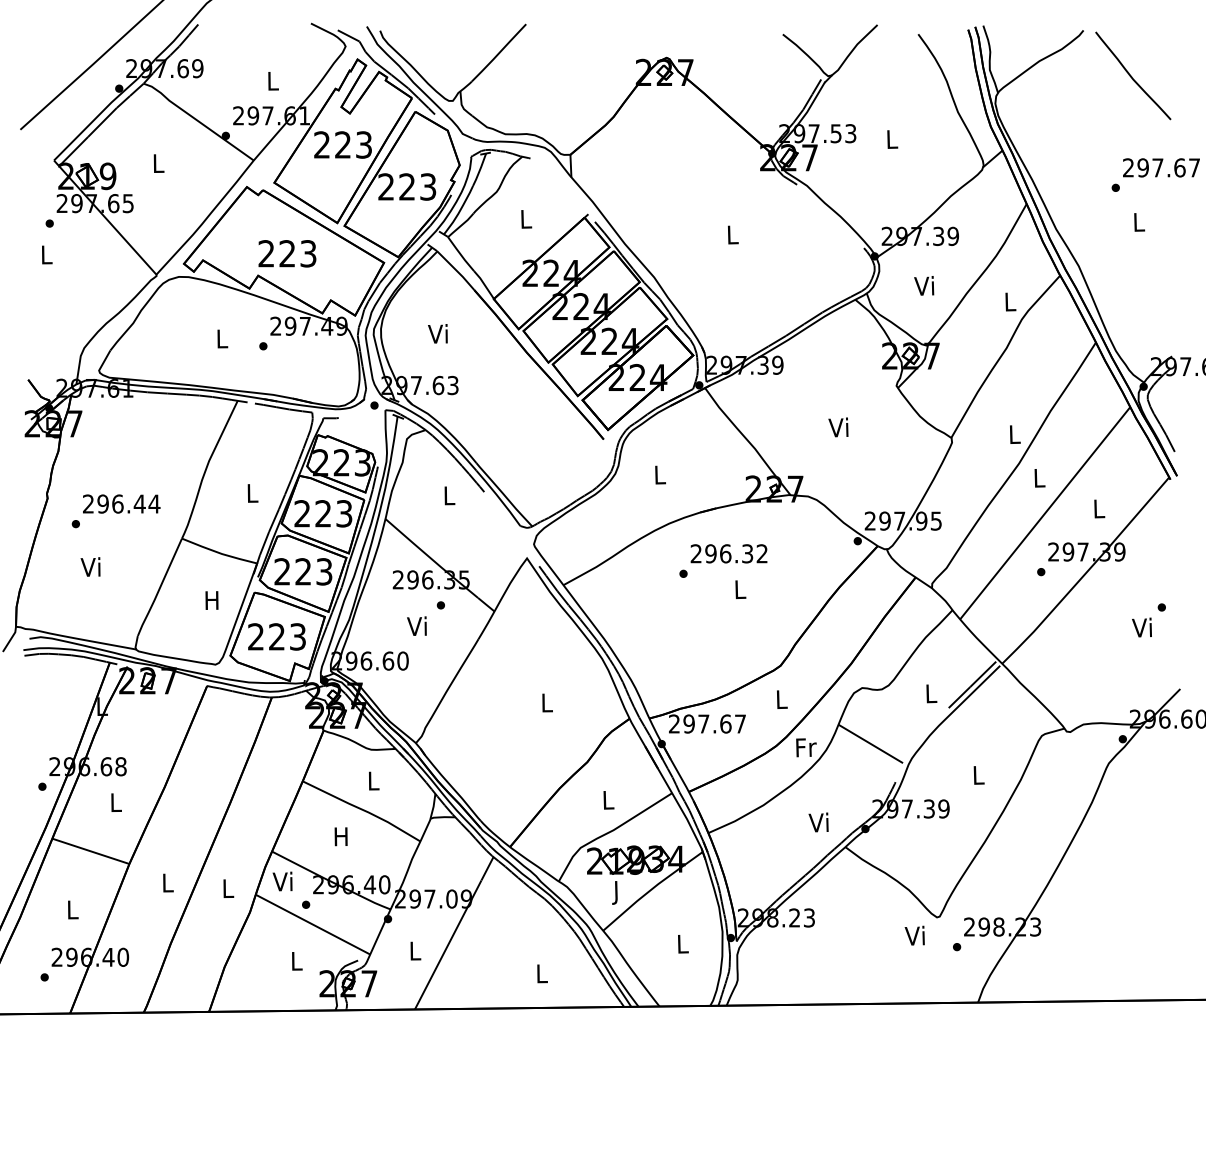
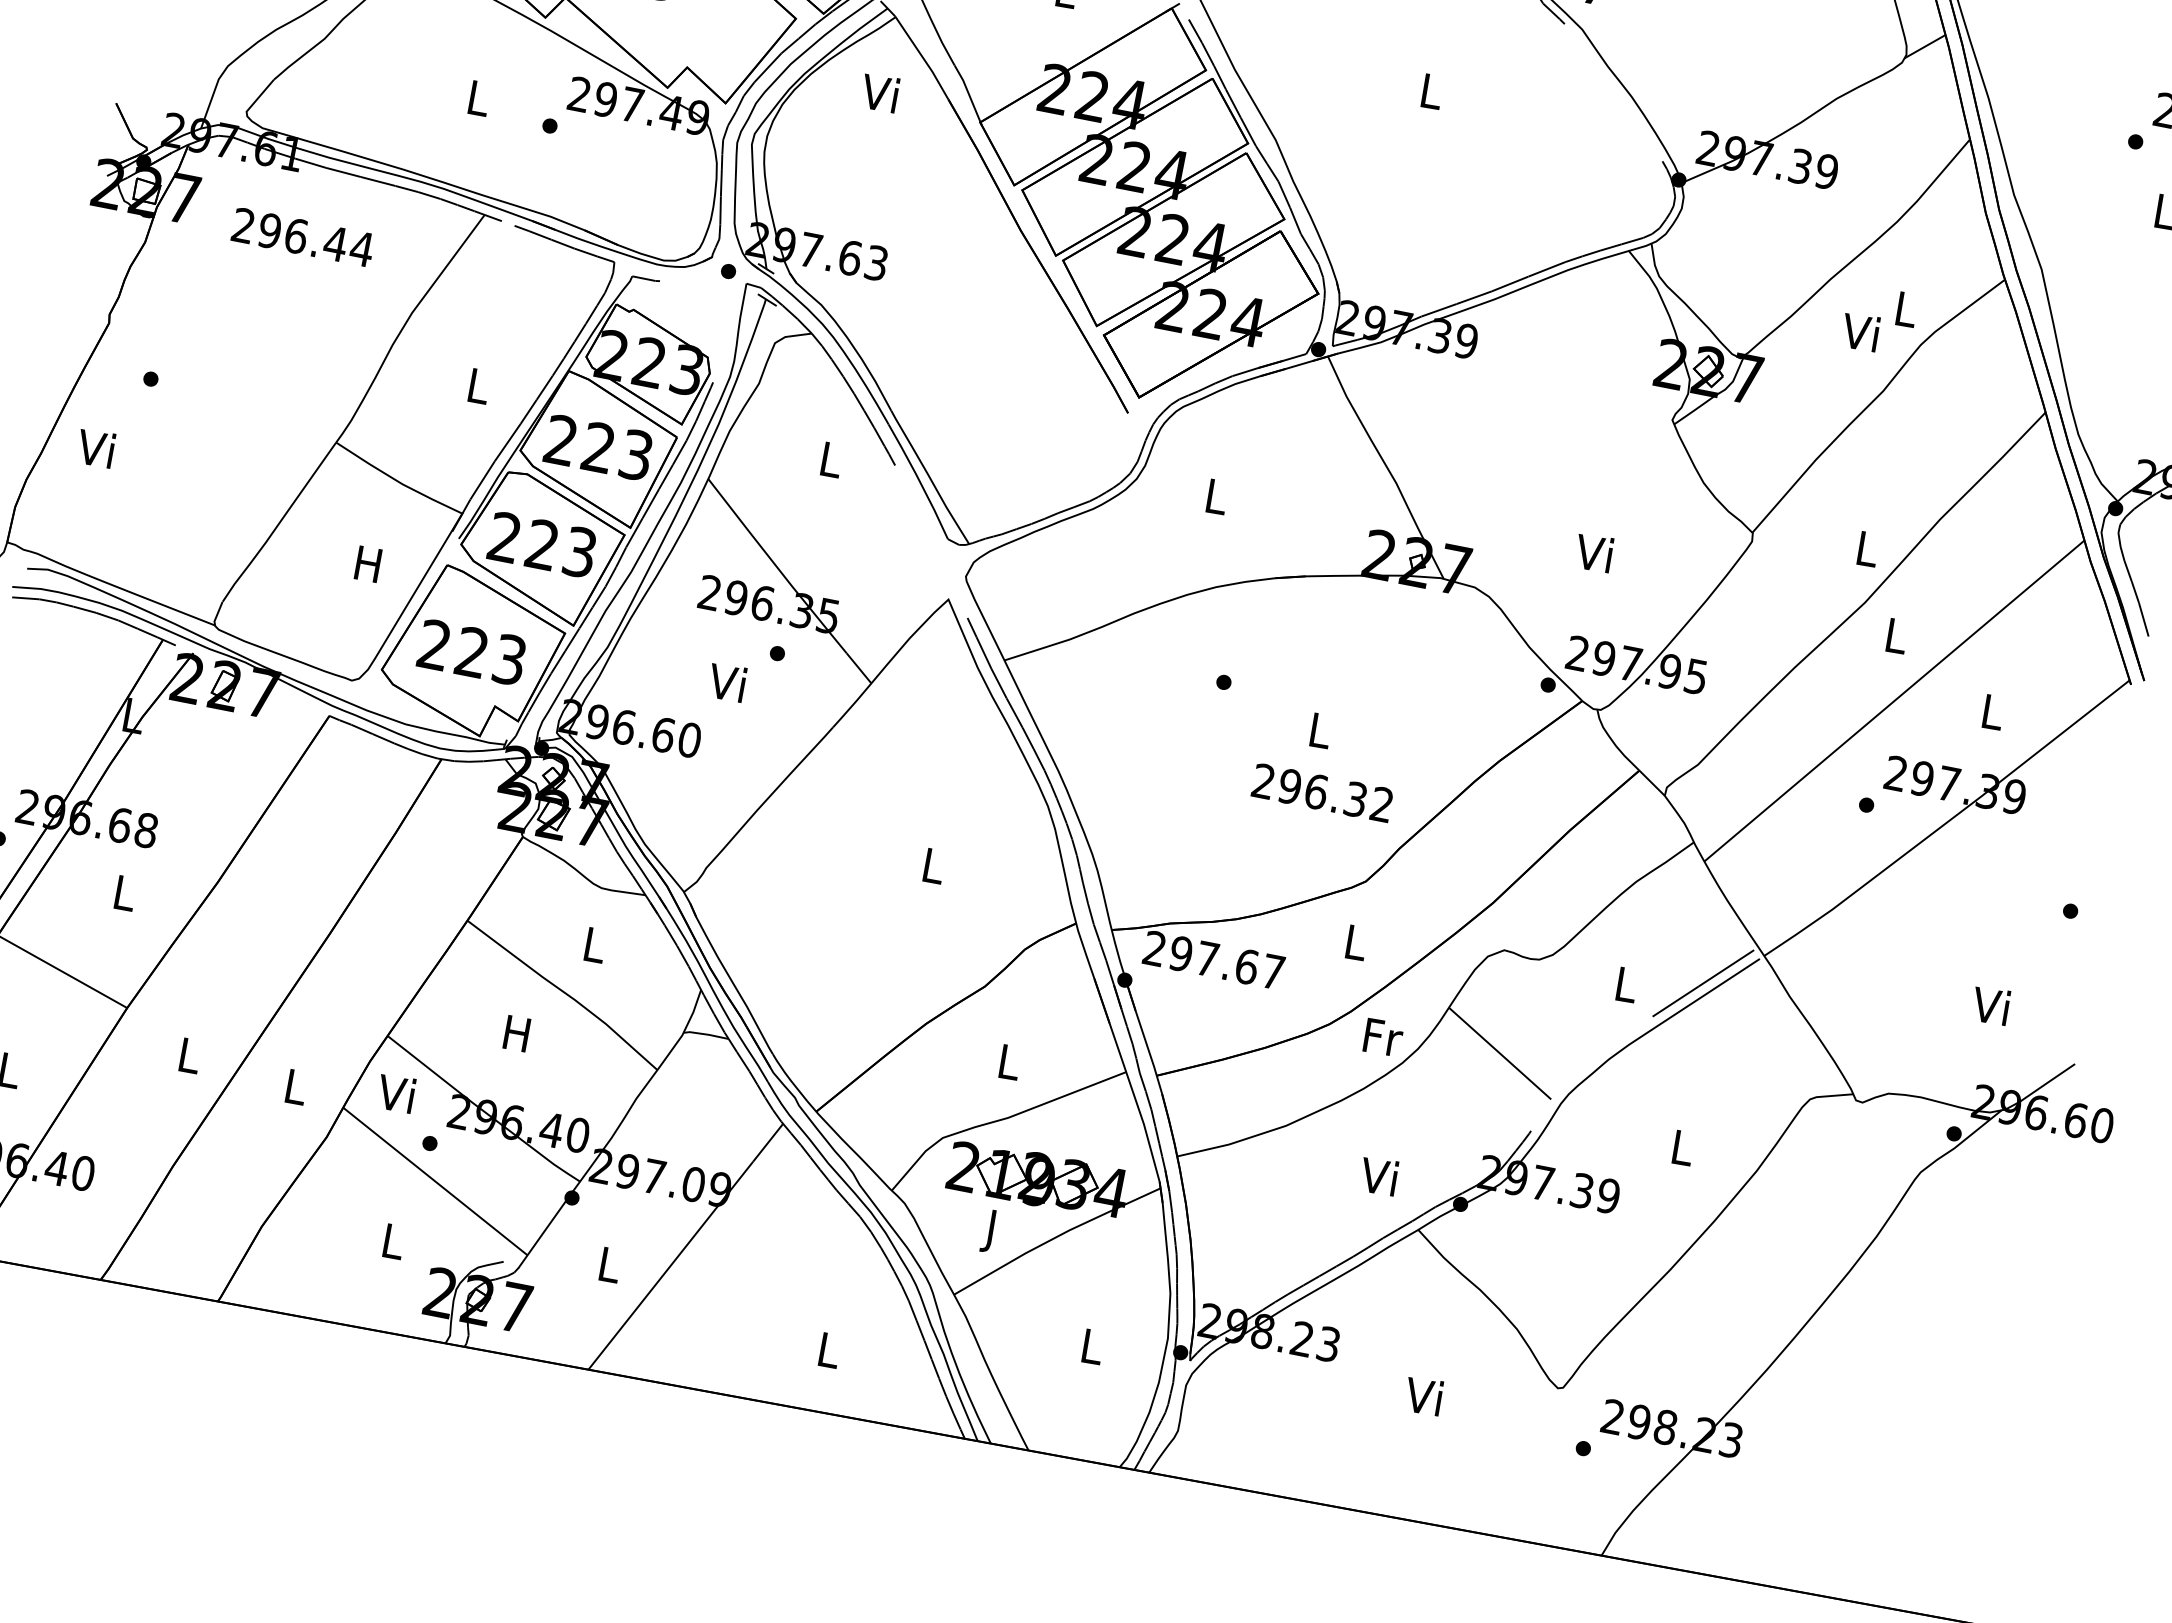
text: (924, 285) -> (1861, 331), moved
text: (437, 333) -> (879, 92), moved
text: (838, 427) -> (1594, 553), moved
text: (121, 503) -> (303, 236), moved
text: (728, 553) -> (1321, 792), moved
text: (90, 566) -> (95, 447), moved
text: (1141, 627) -> (1989, 1005), moved
text: (914, 935) -> (1423, 1395), moved

